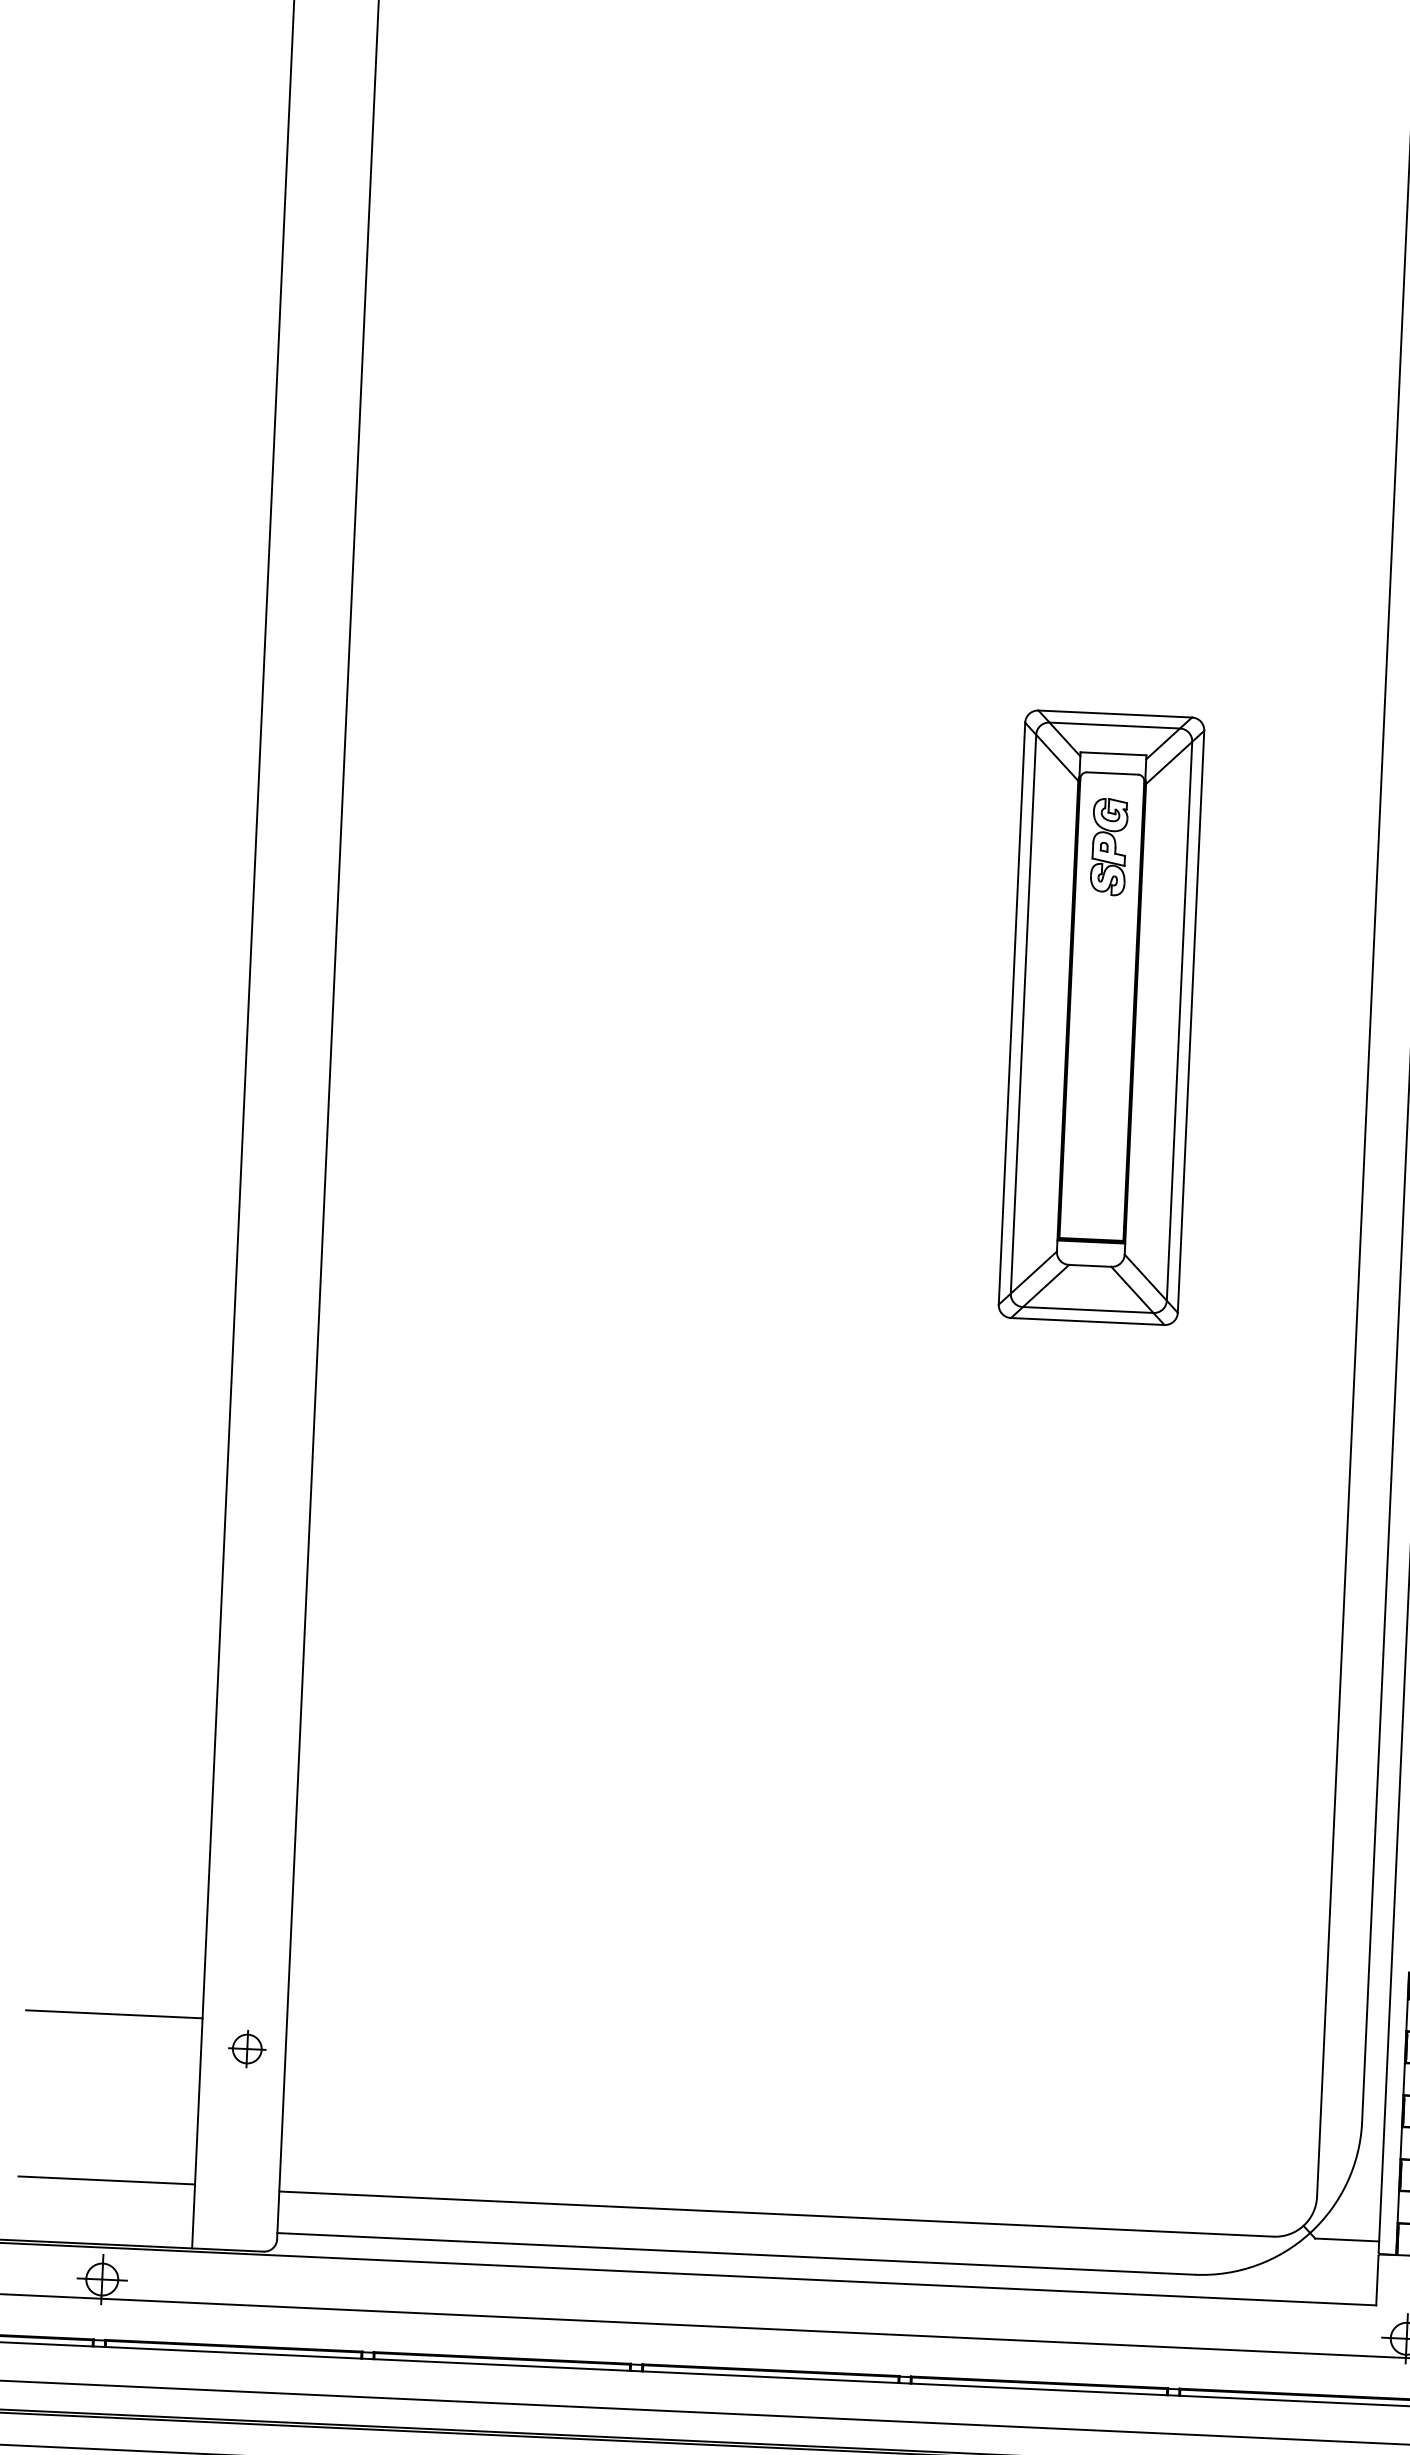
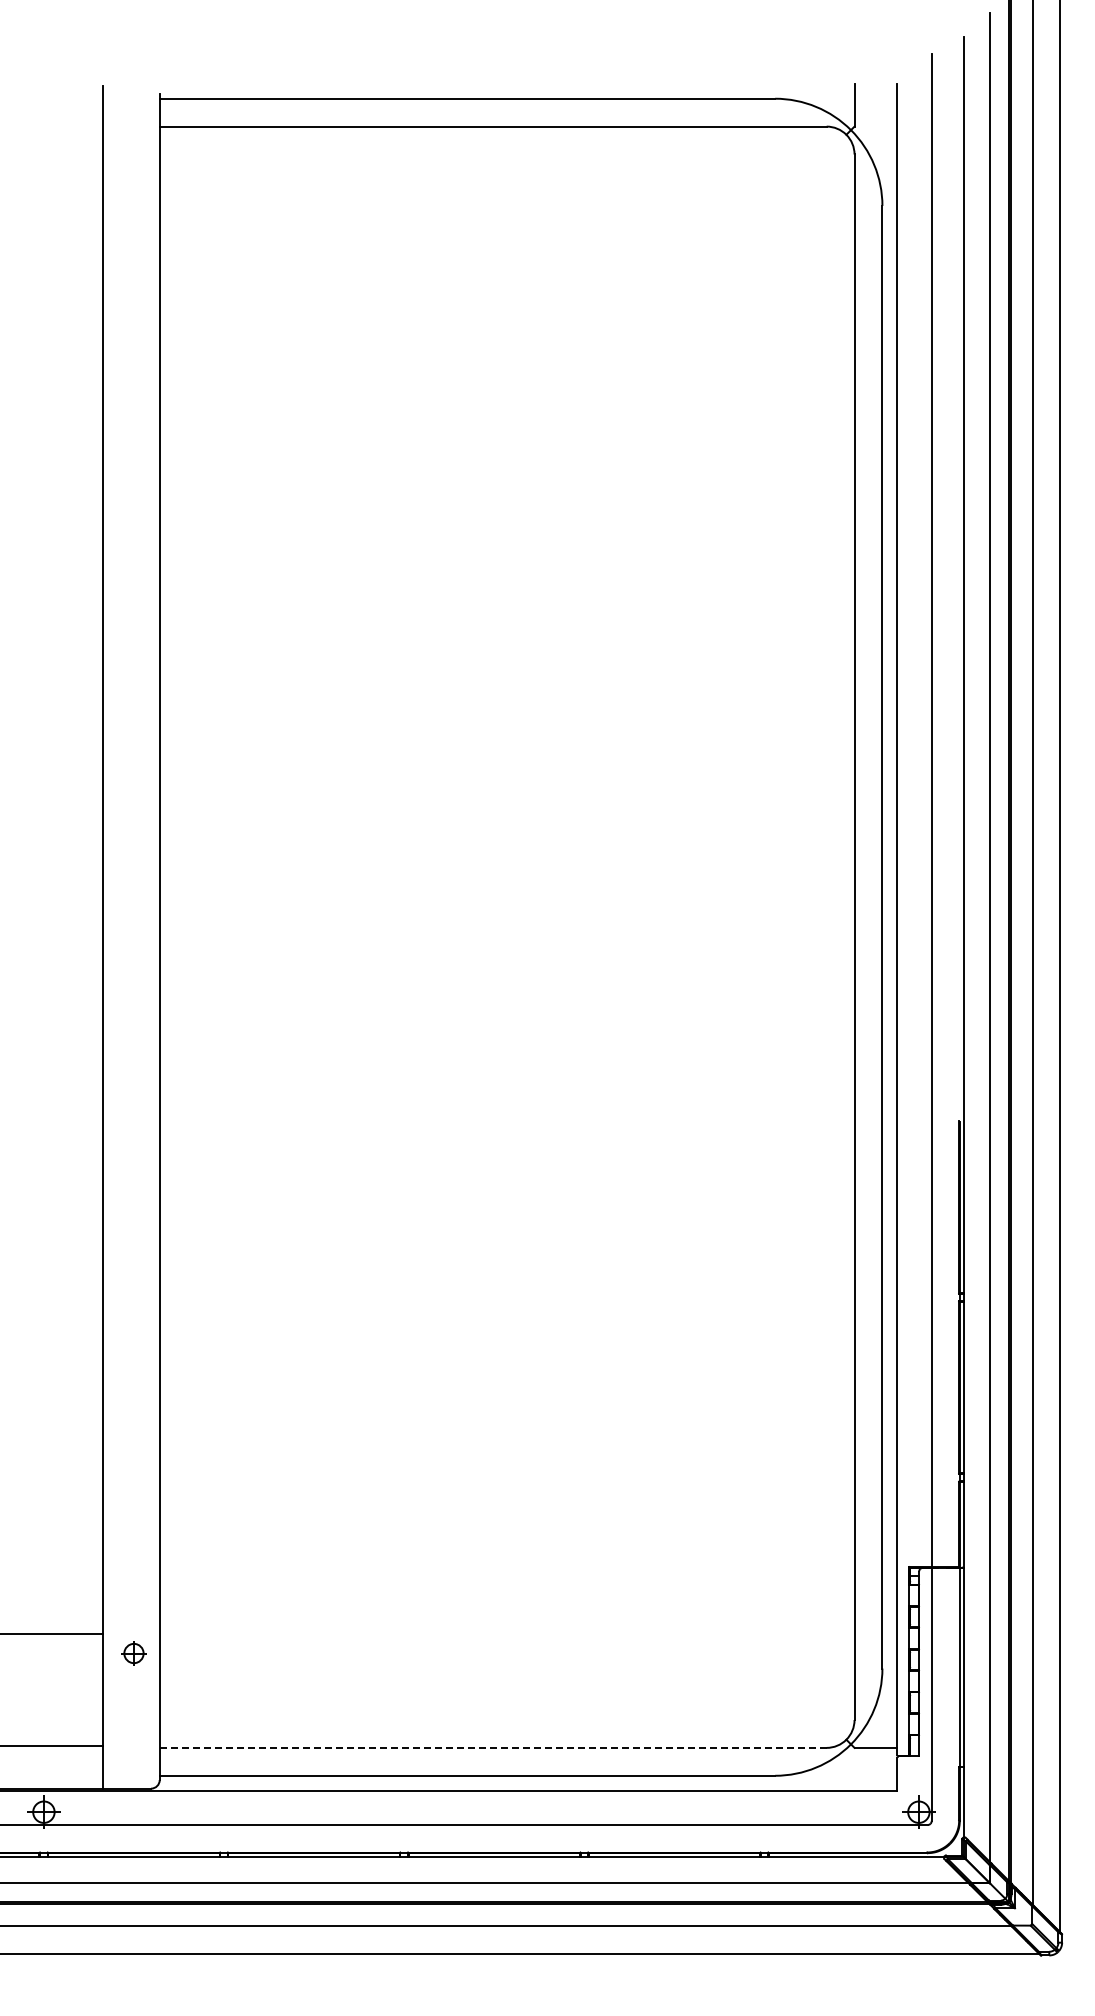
part: (1101, 1016) -> (674, 936), removed
line: (776, 2213) -> (493, 1747), solid -> dashed

